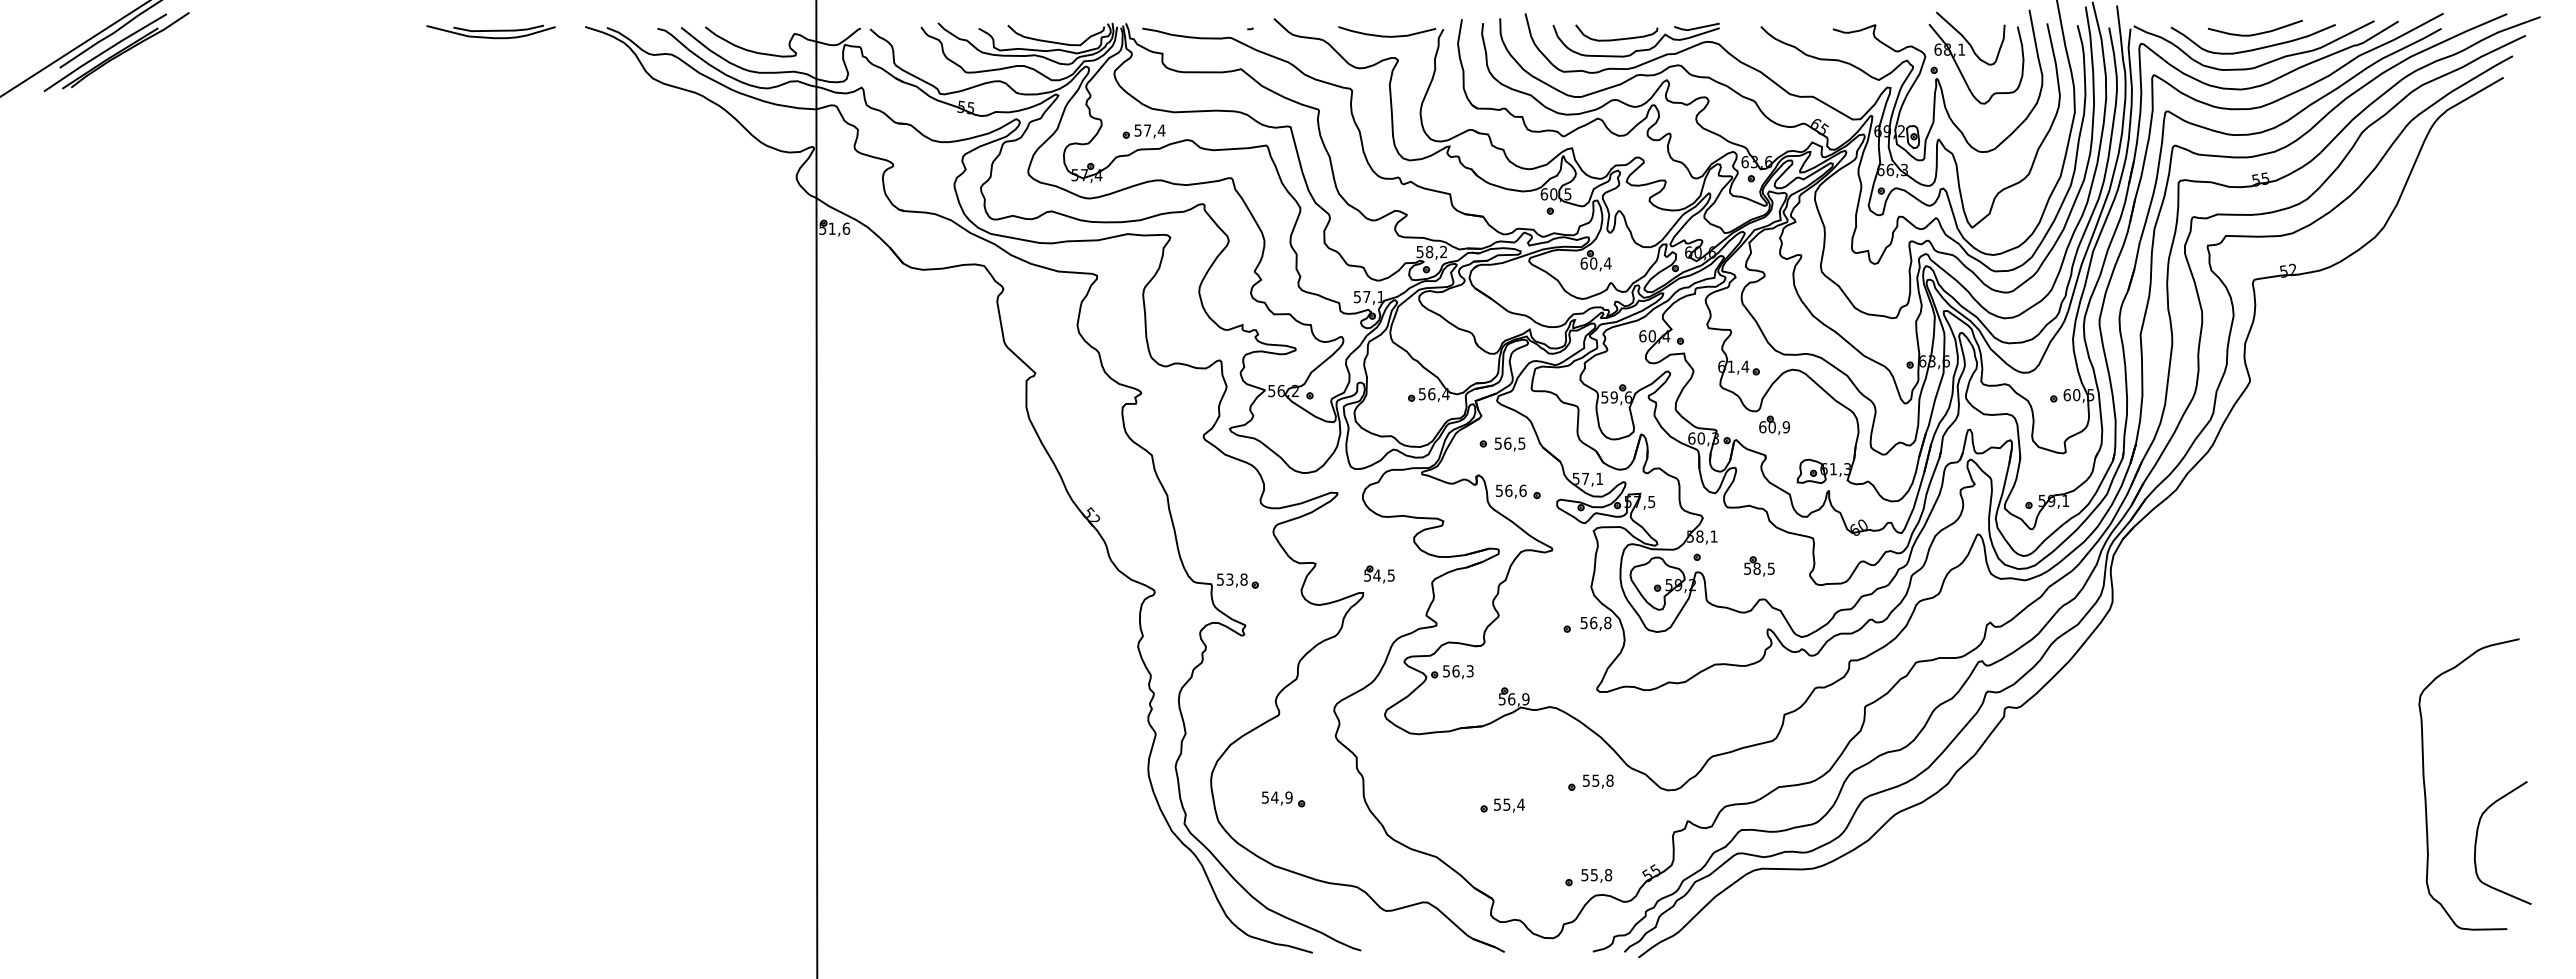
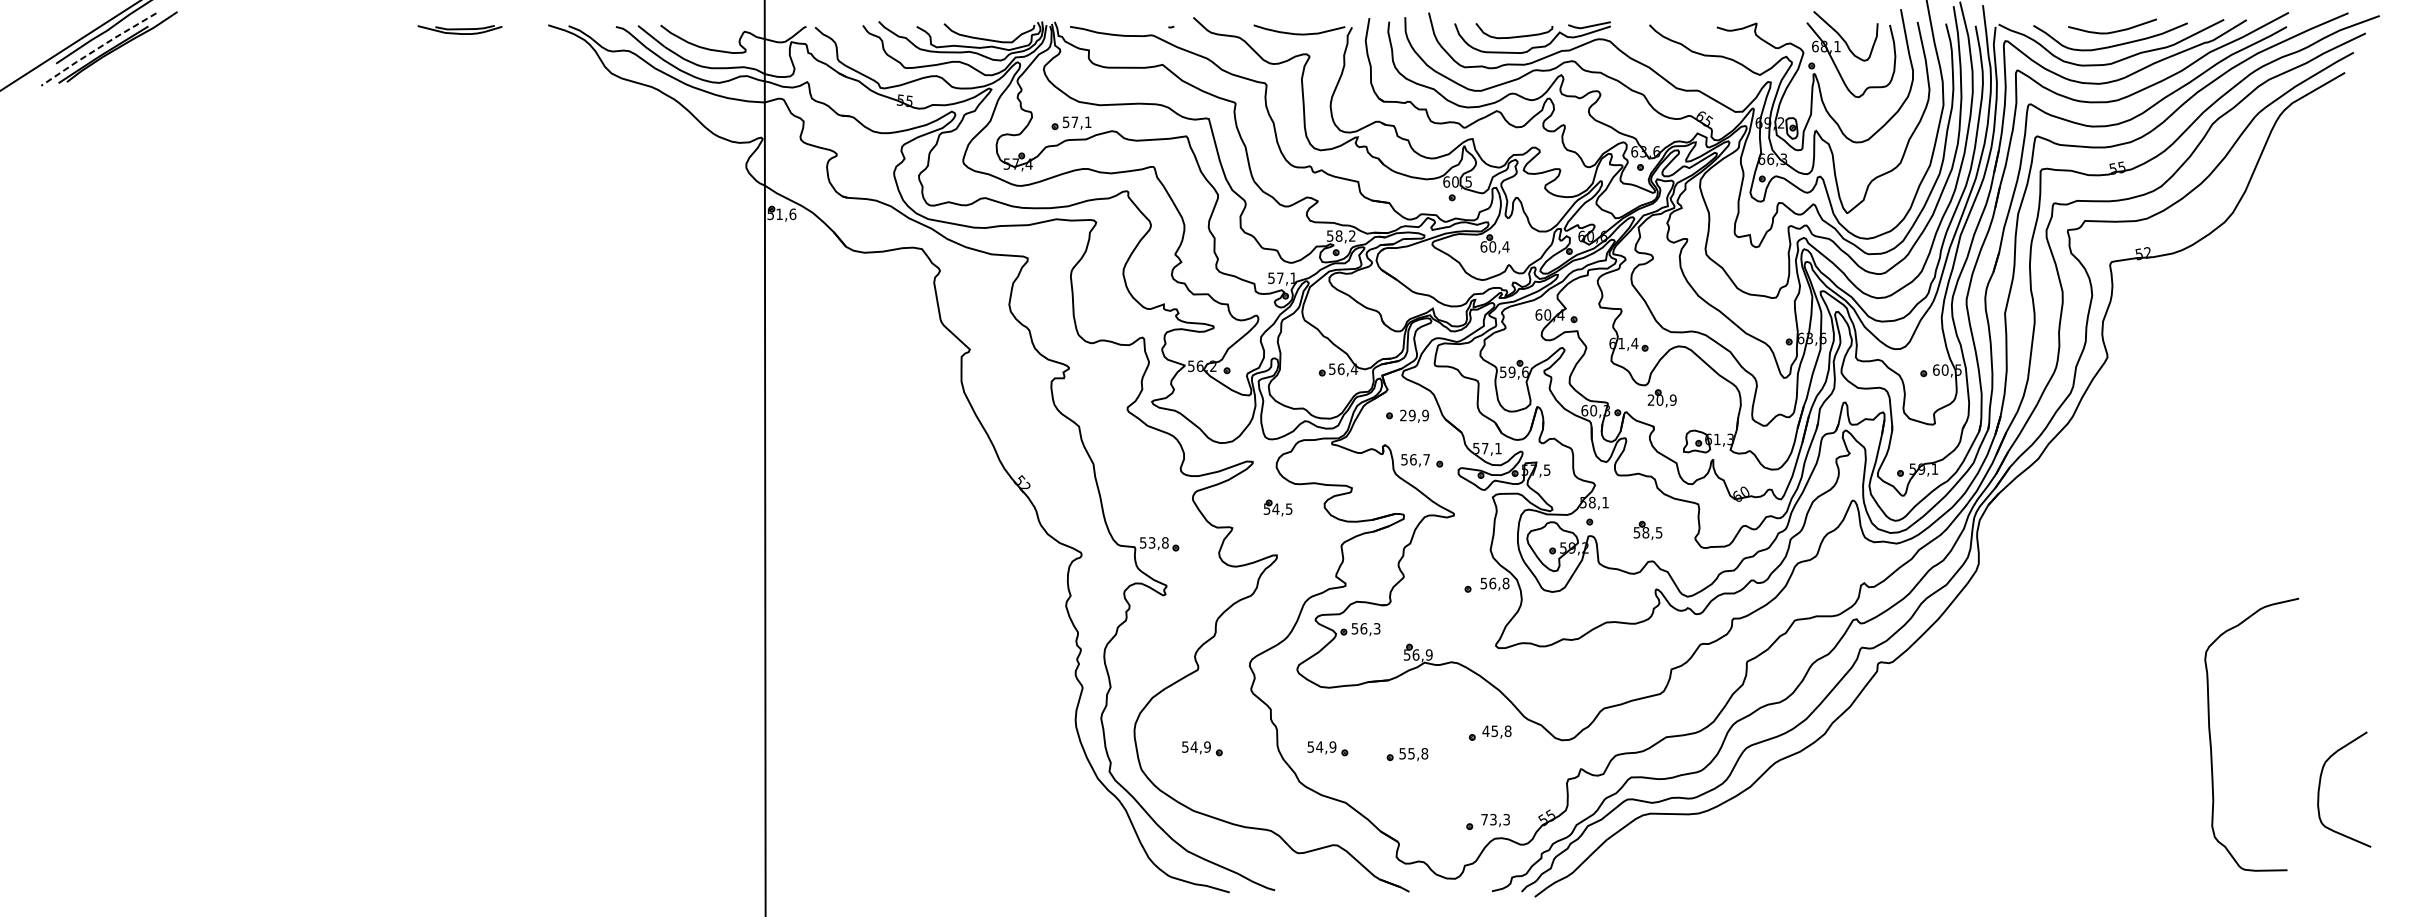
part: (490, 31) -> (459, 29), size x0.7
line: (104, 51) -> (98, 48), solid -> dashed
text: (1161, 130) -> (1088, 122), 57,4 -> 57,1
text: (1762, 427) -> (1650, 400), 60,9 -> 20,9
text: (1509, 443) -> (1413, 415), 56,5 -> 29,9
text: (1522, 490) -> (1426, 459), 56,6 -> 56,7
part: (1379, 574) -> (1278, 508), moved
text: (1586, 780) -> (1486, 731), 55,8 -> 45,8
curve: (2425, 784) -> (2211, 734), moved
part: (1417, 799) -> (1327, 748), added
text: (1520, 804) -> (1424, 753), 55,4 -> 55,8
text: (1596, 875) -> (1495, 820), 55,8 -> 73,3

